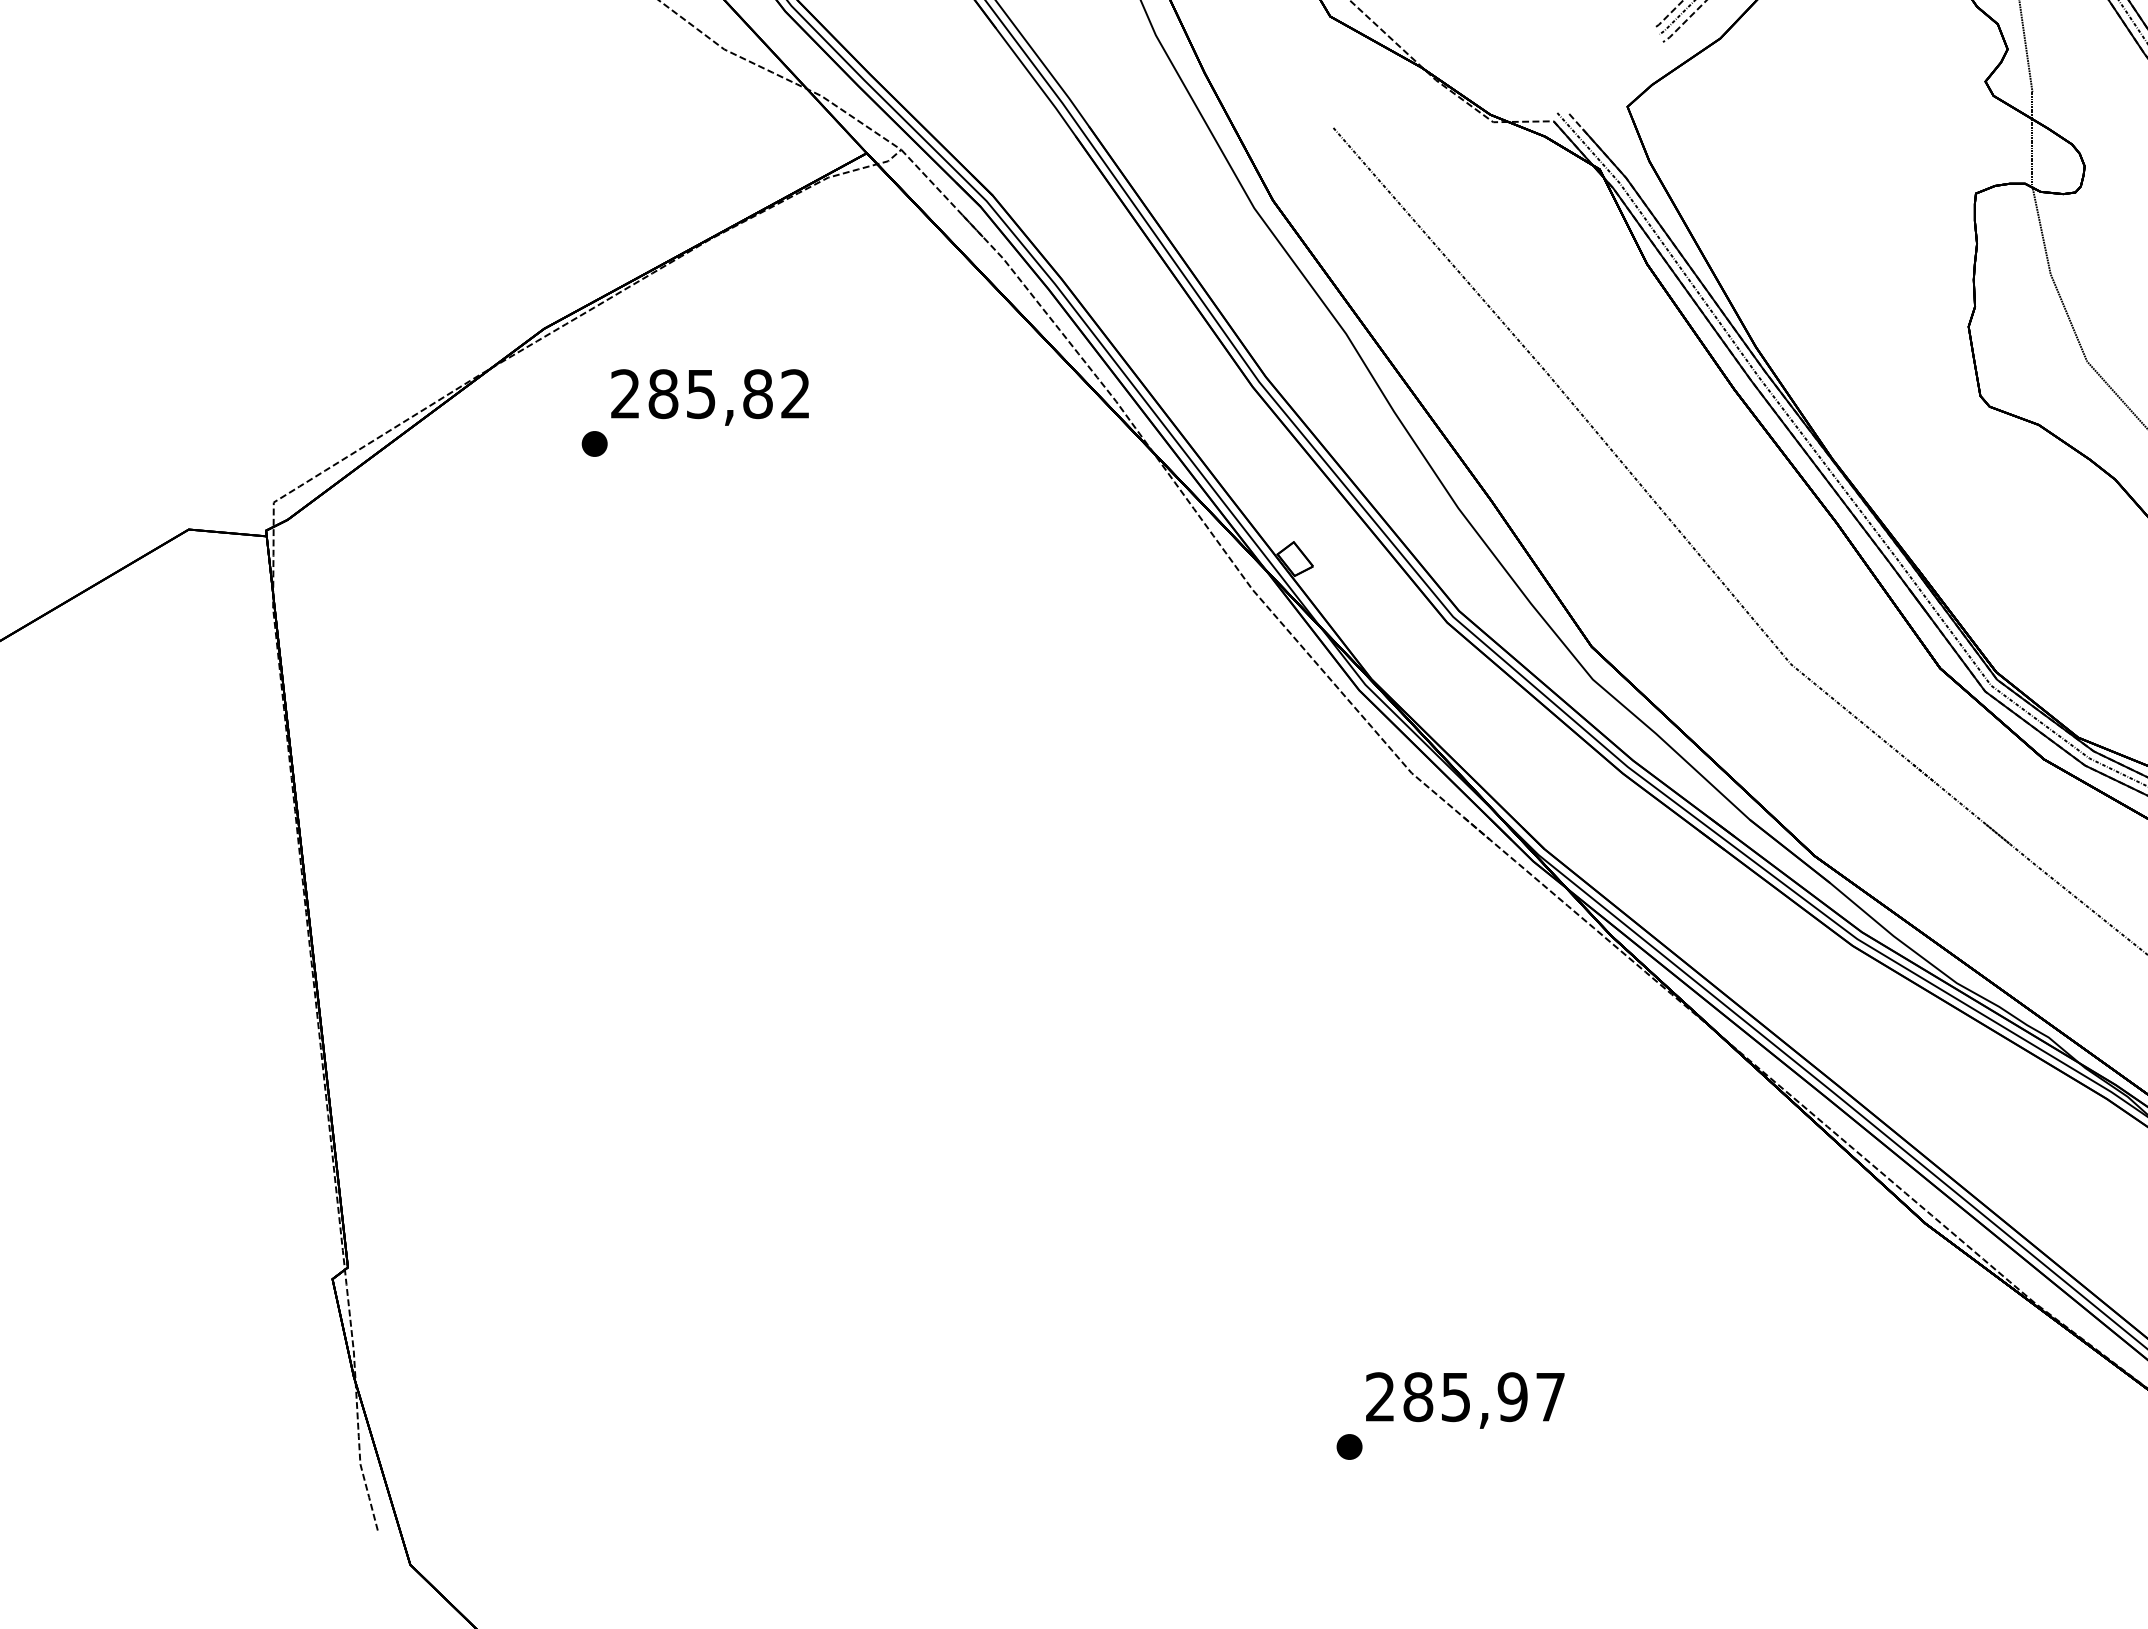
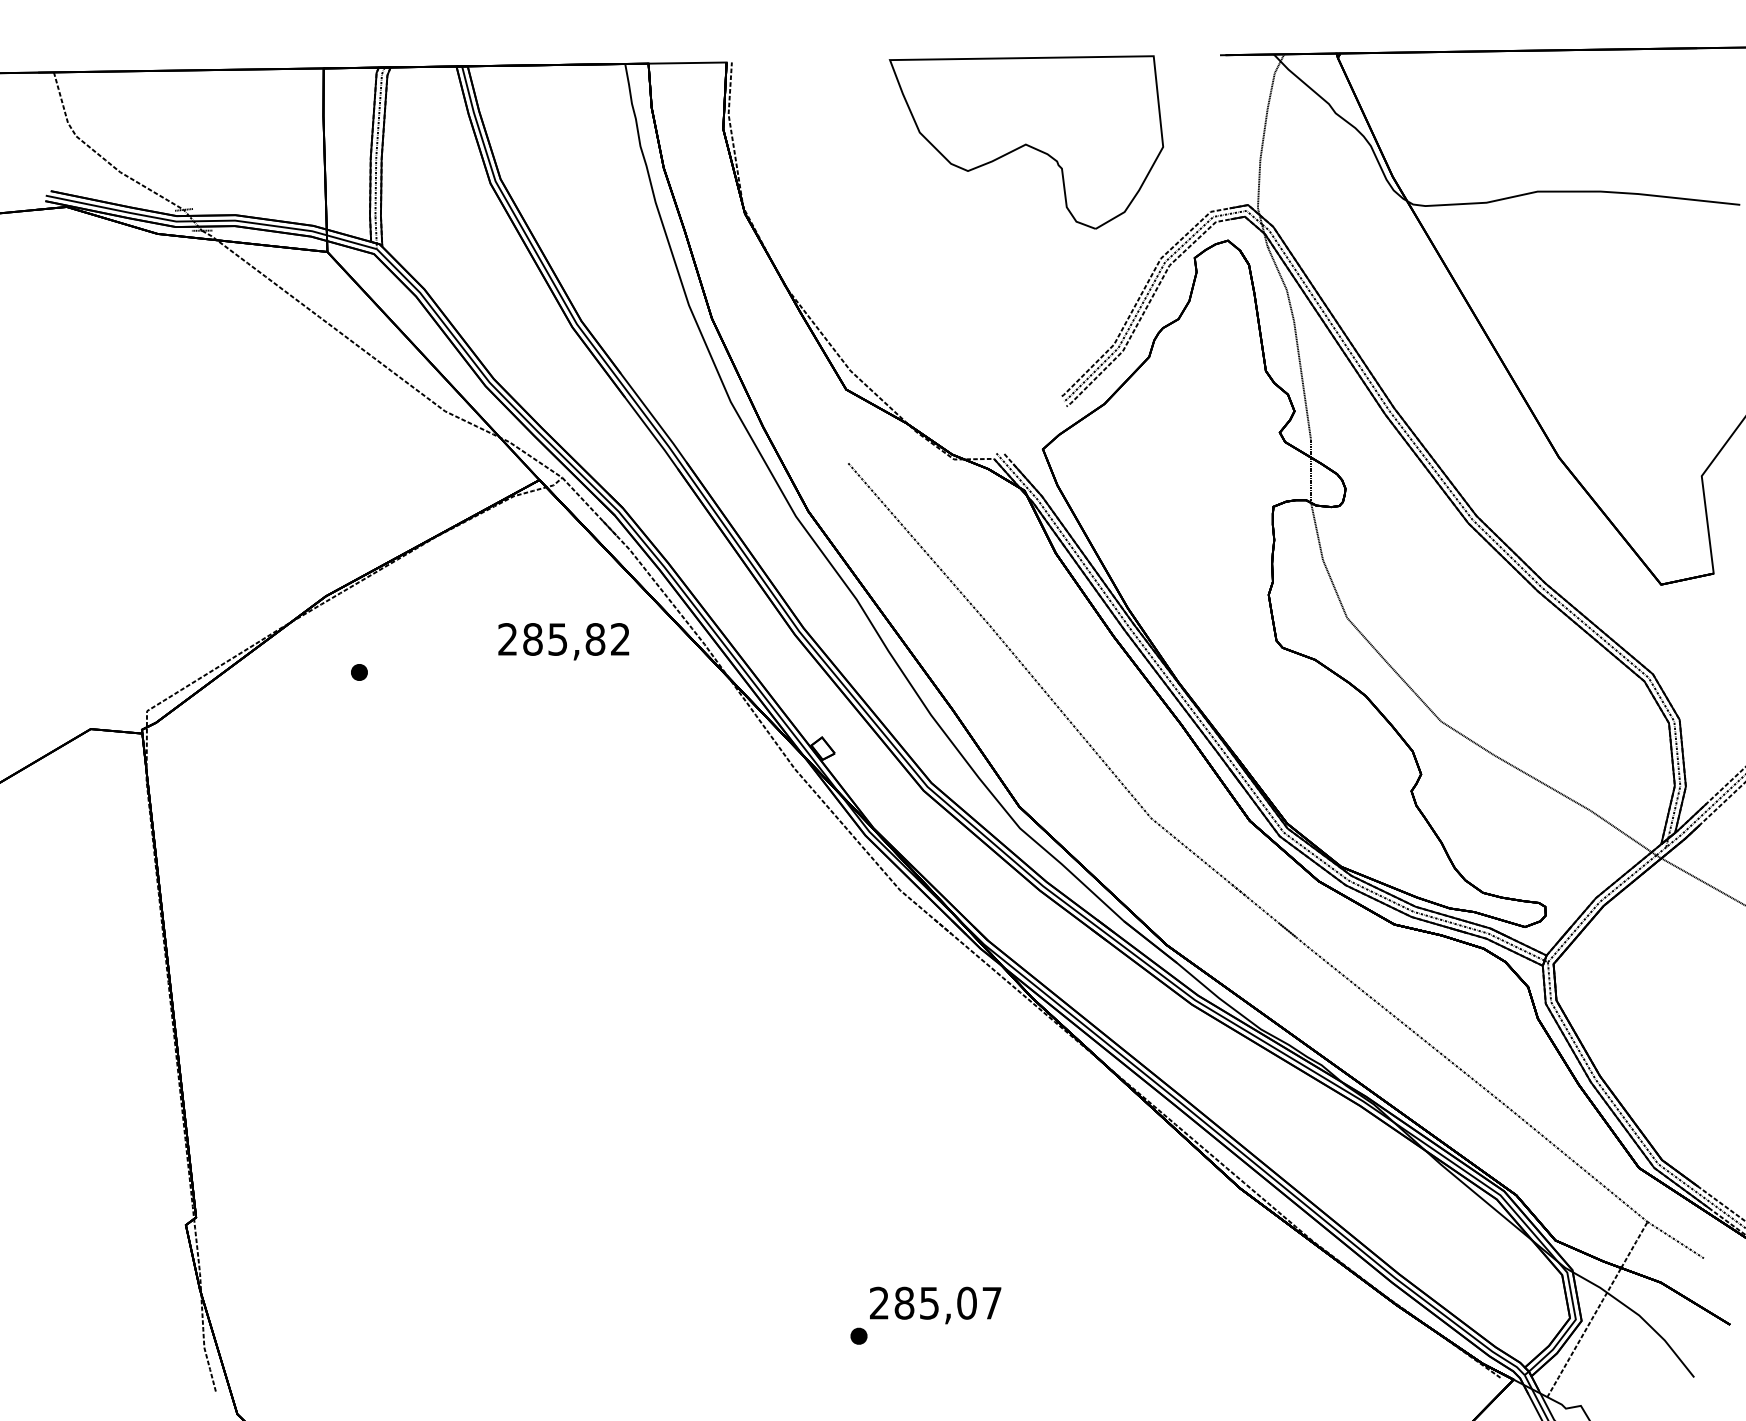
text: (709, 397) -> (563, 641), moved
text: (1511, 1397) -> (966, 1303), 285,97 -> 285,07

